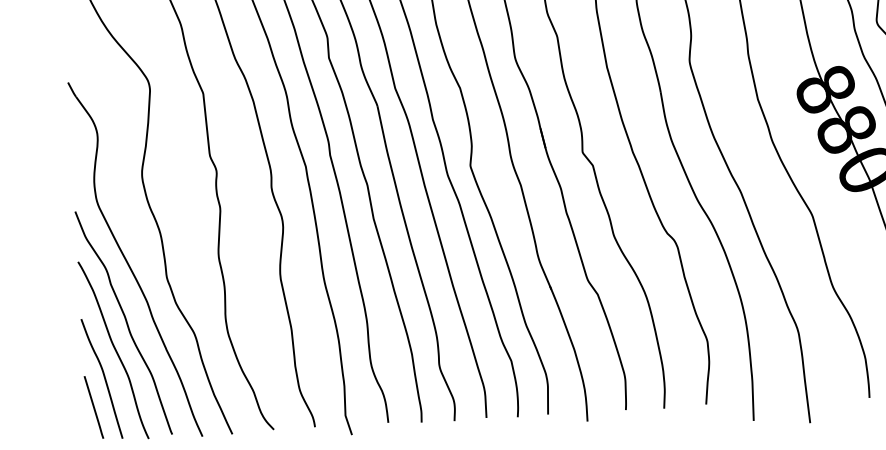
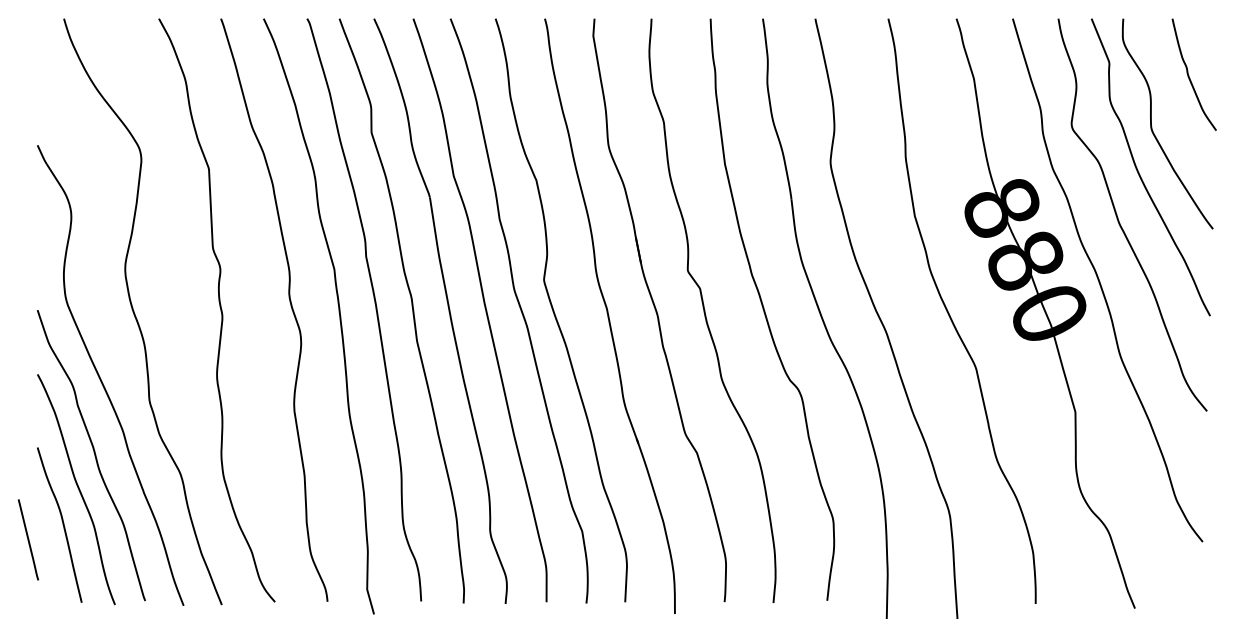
line: (93, 407) -> (28, 539), moved

